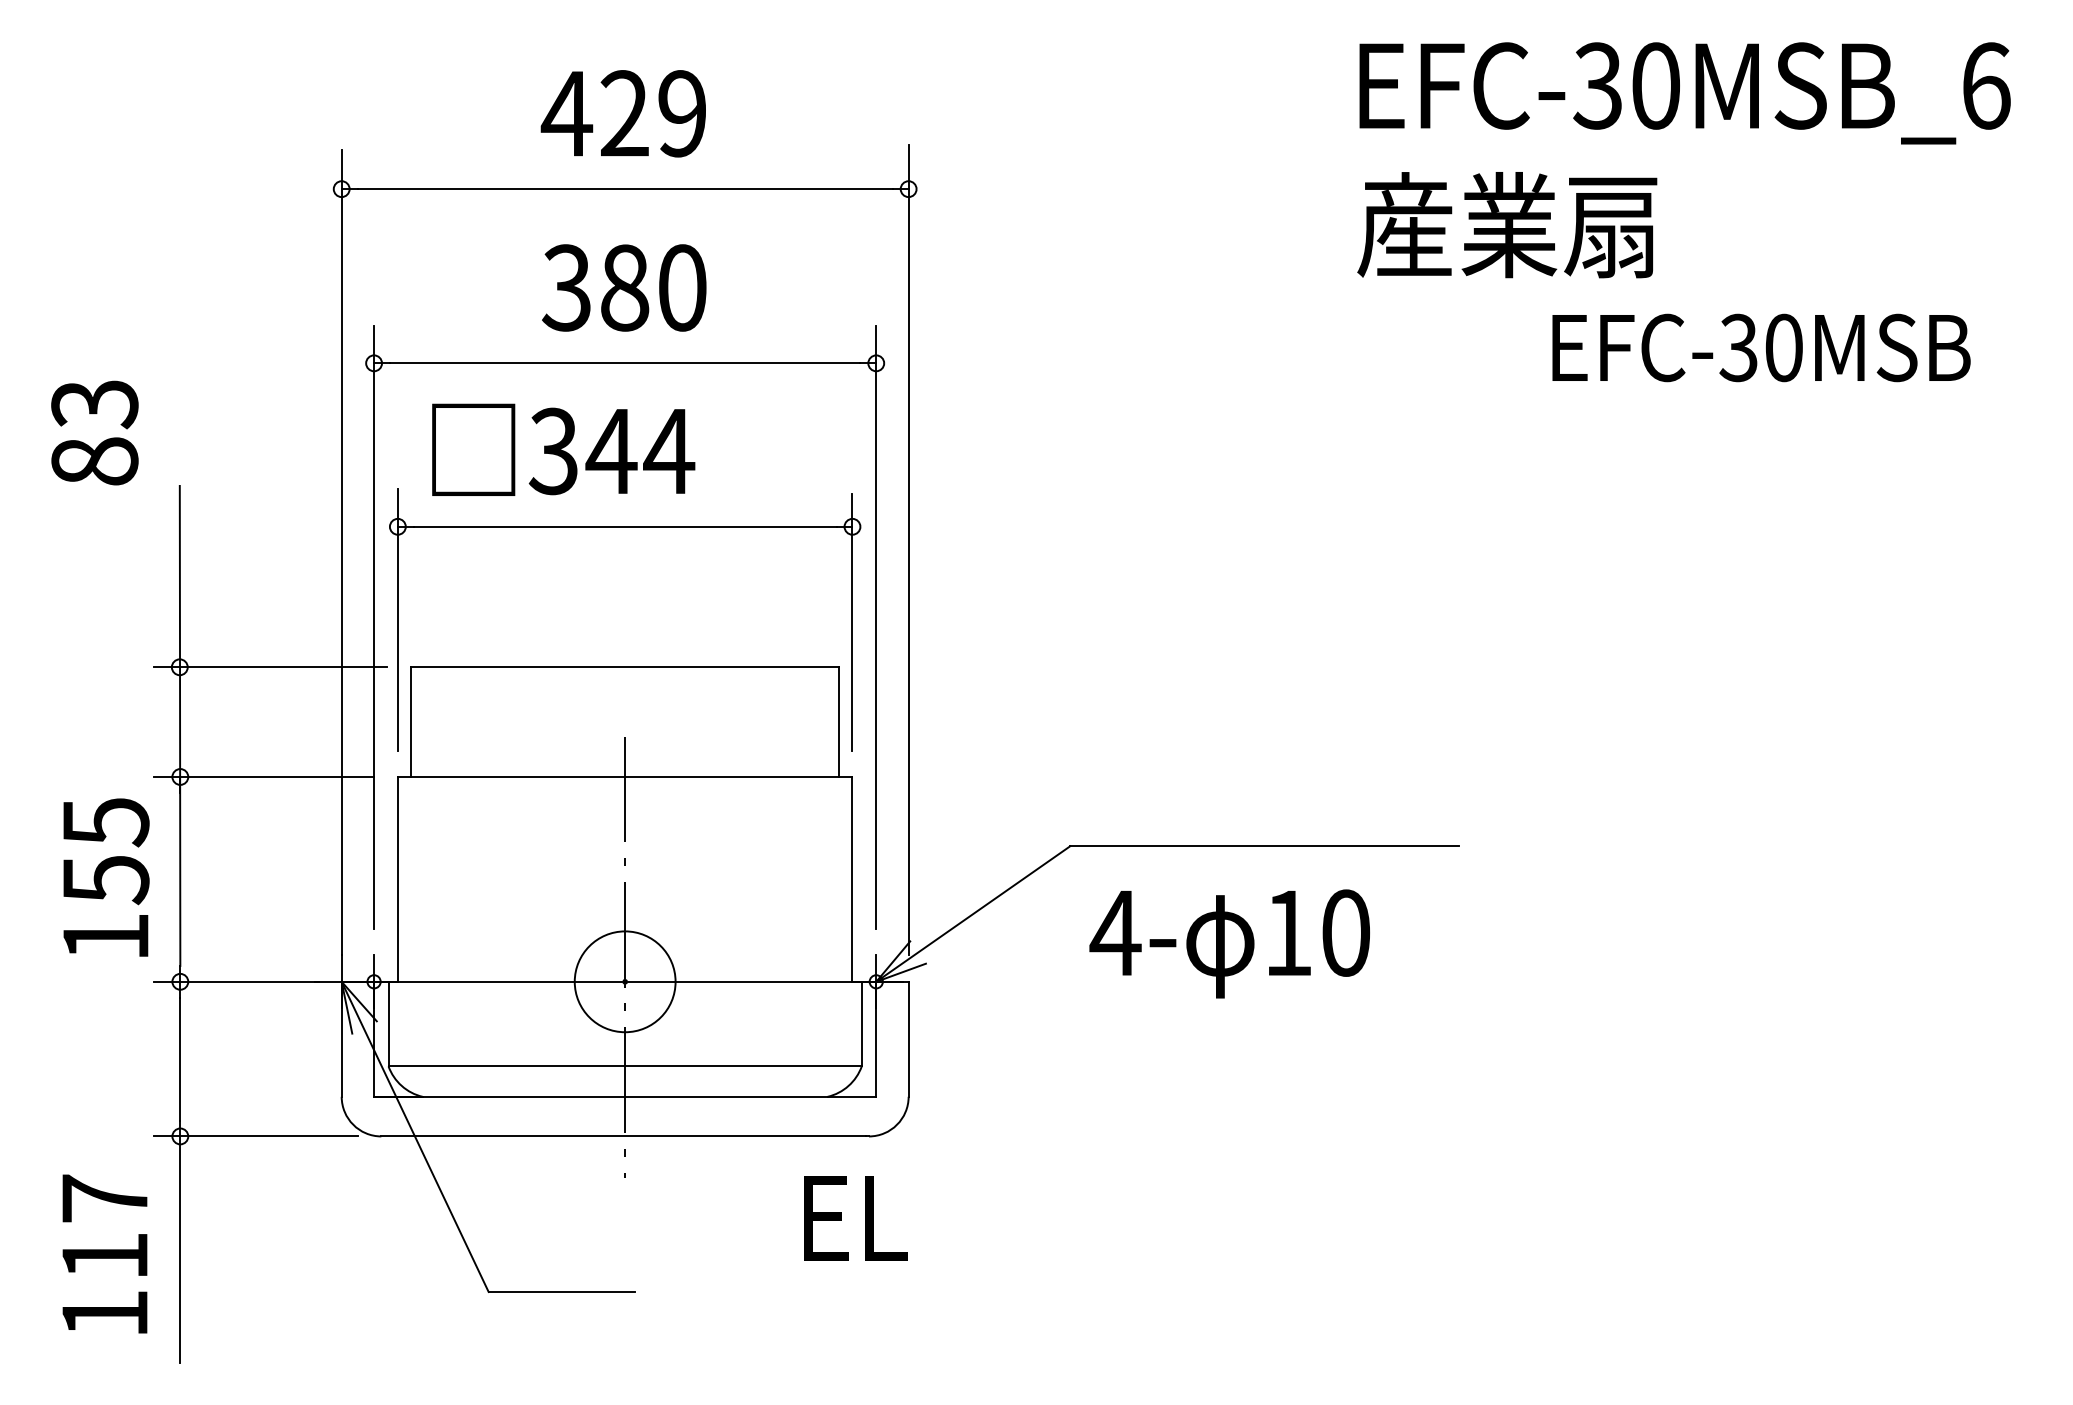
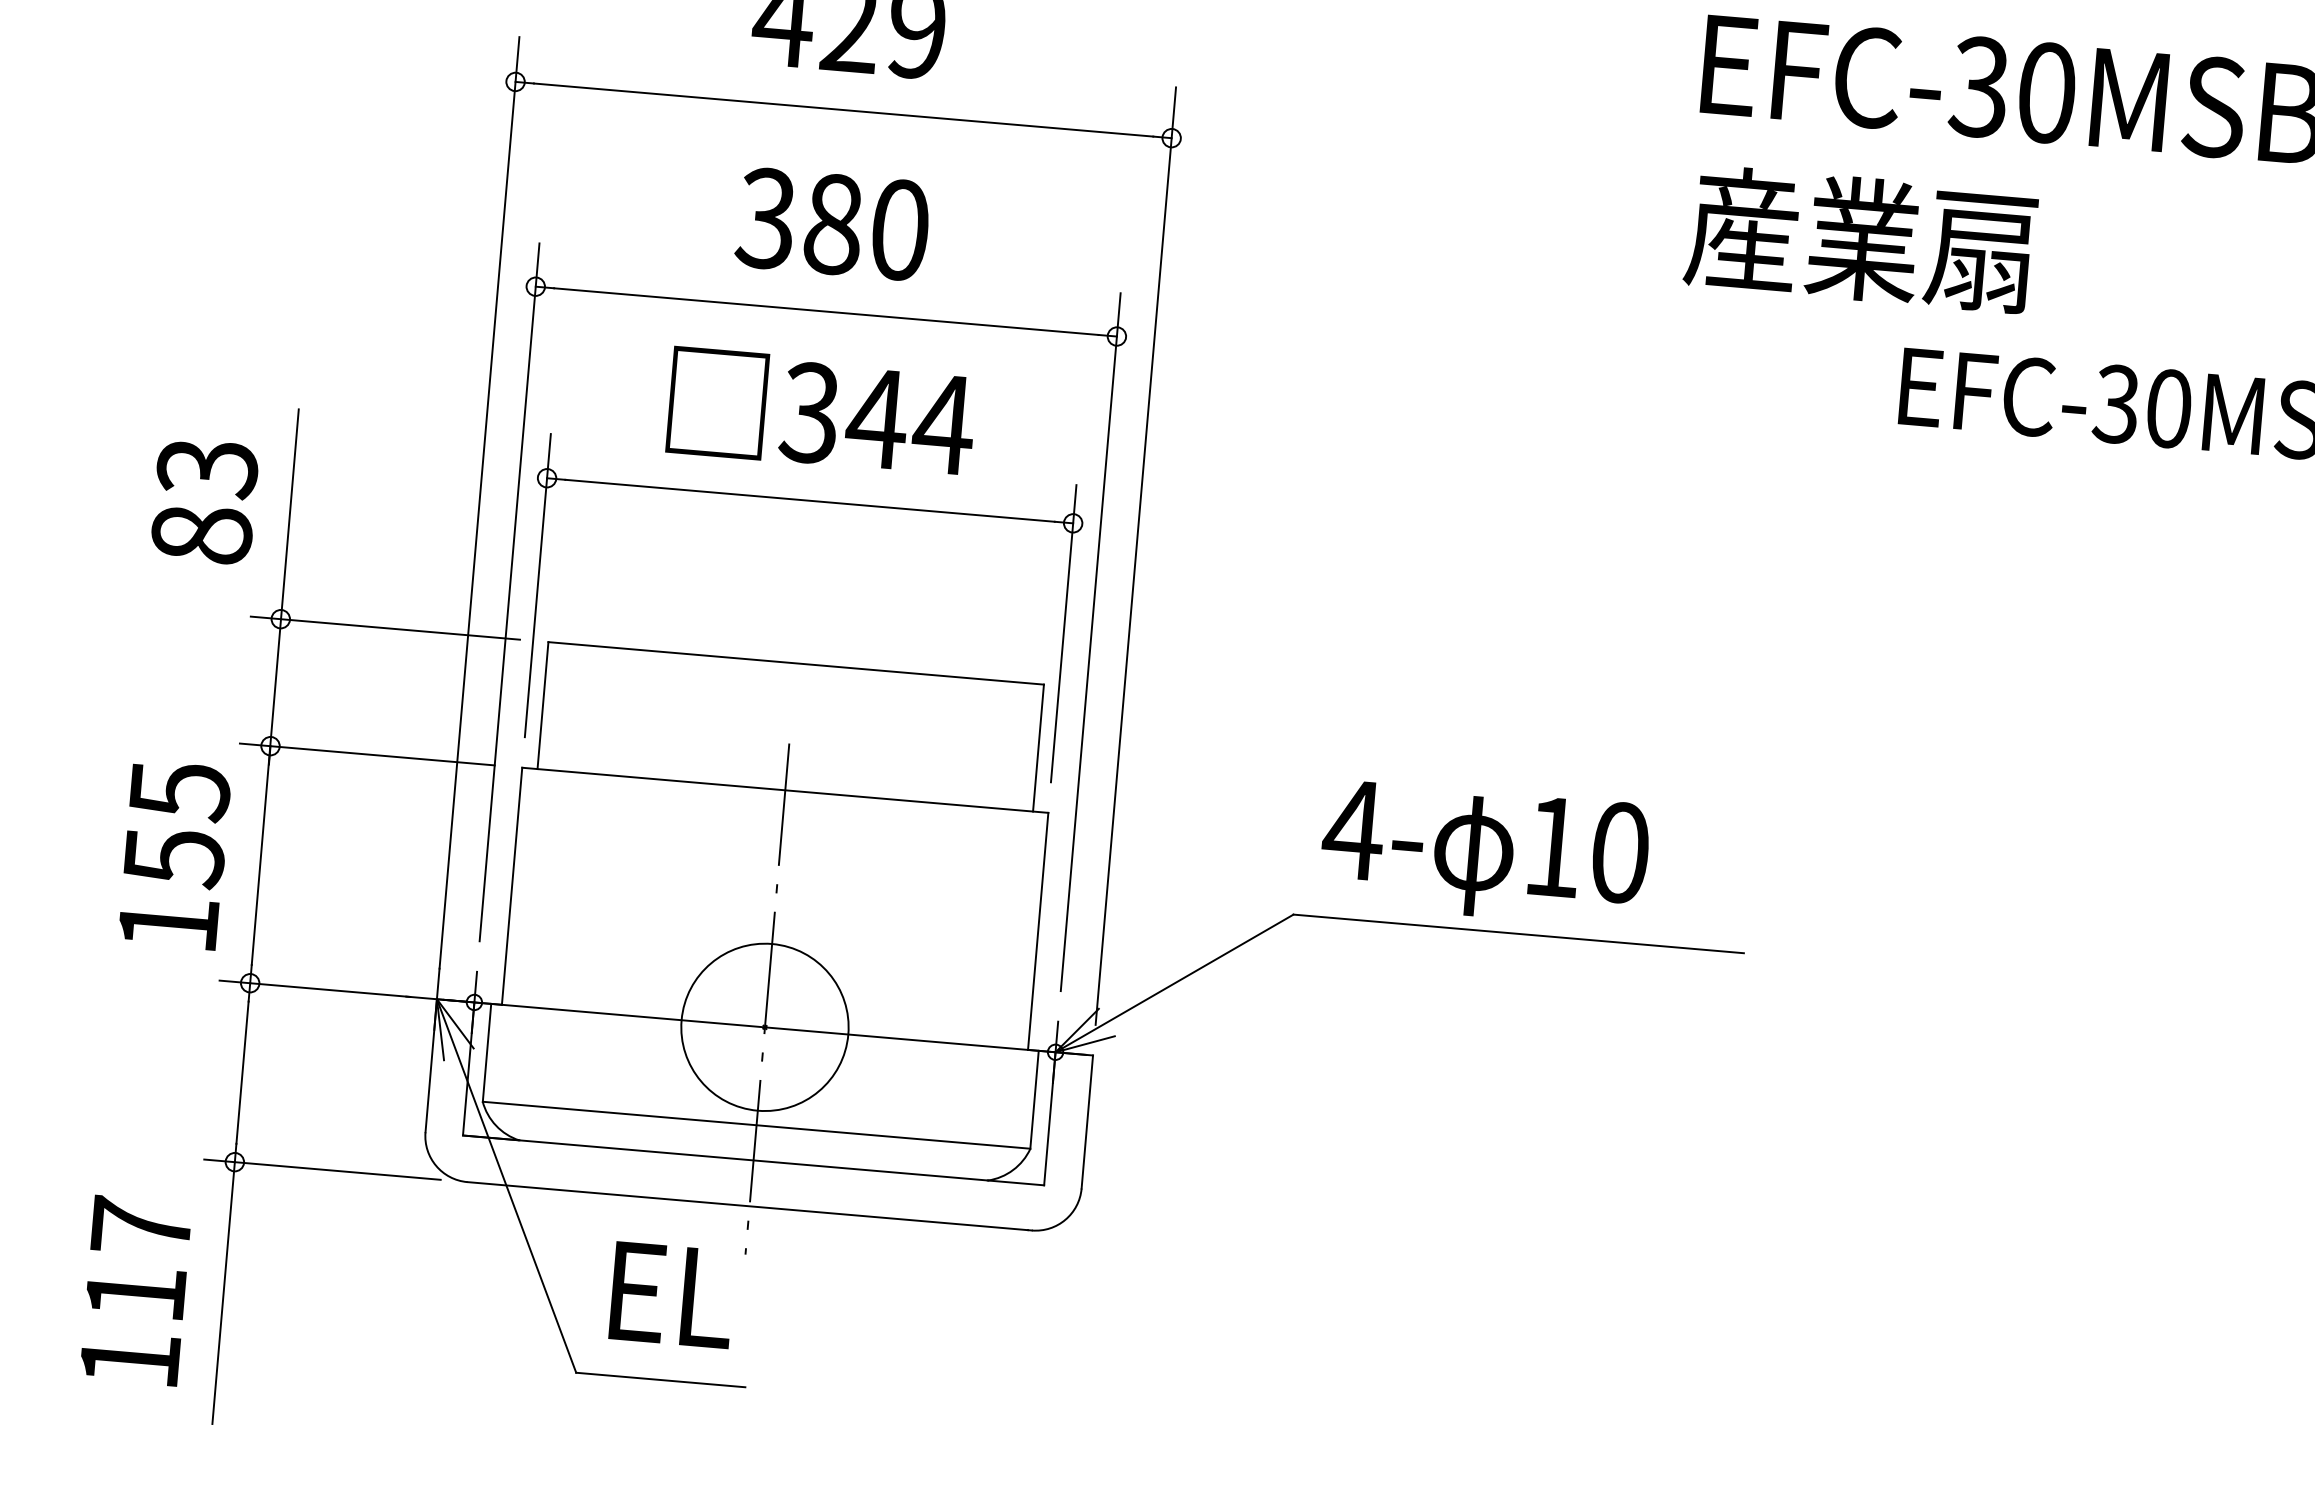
text: (94, 432) -> (204, 500), moved
text: (563, 449) -> (821, 411), moved
text: (1229, 943) -> (1484, 853), moved
circle: (625, 981) -> (765, 1027), size x1.43
text: (855, 1218) -> (672, 1295), moved

